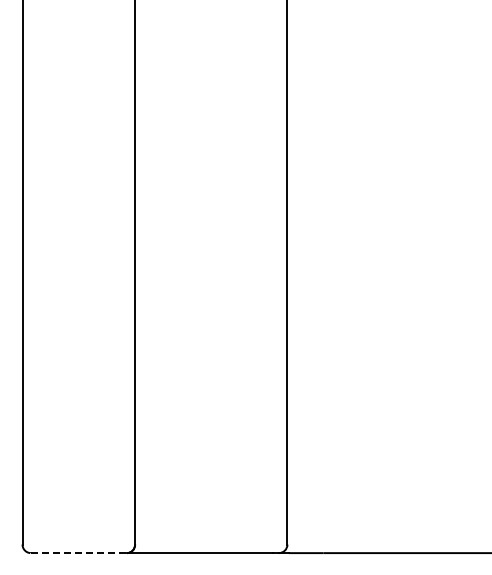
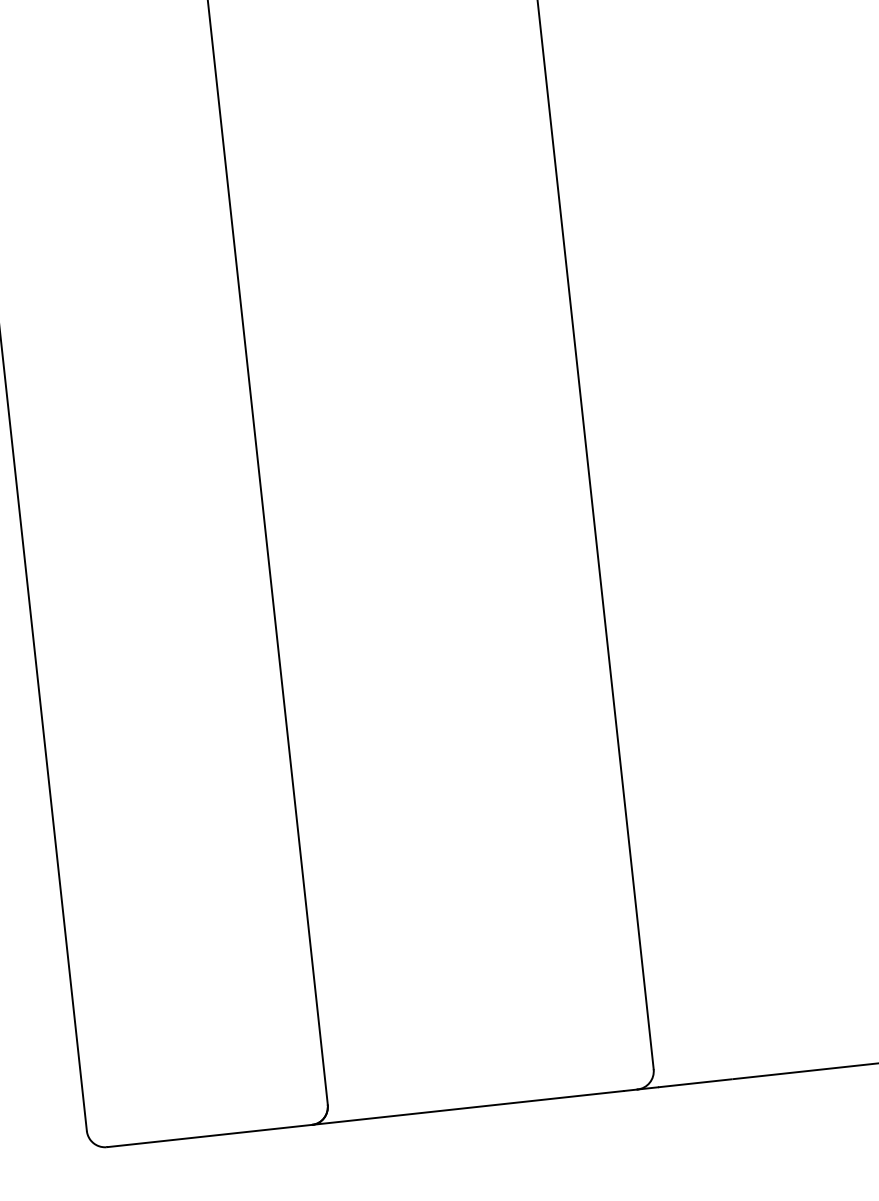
line: (79, 553) -> (210, 1136), dashed -> solid

